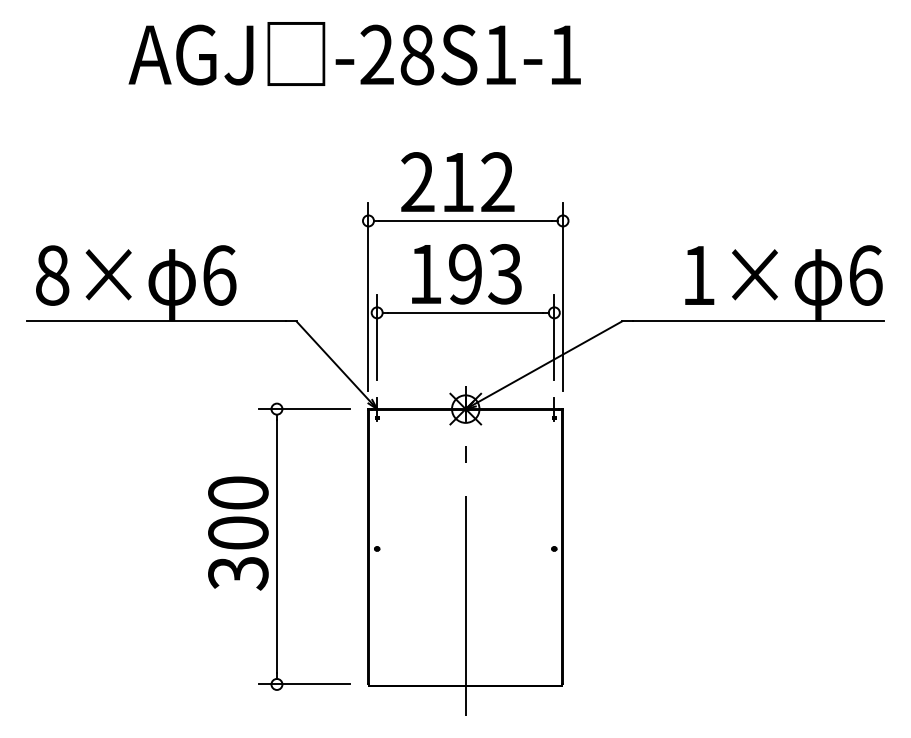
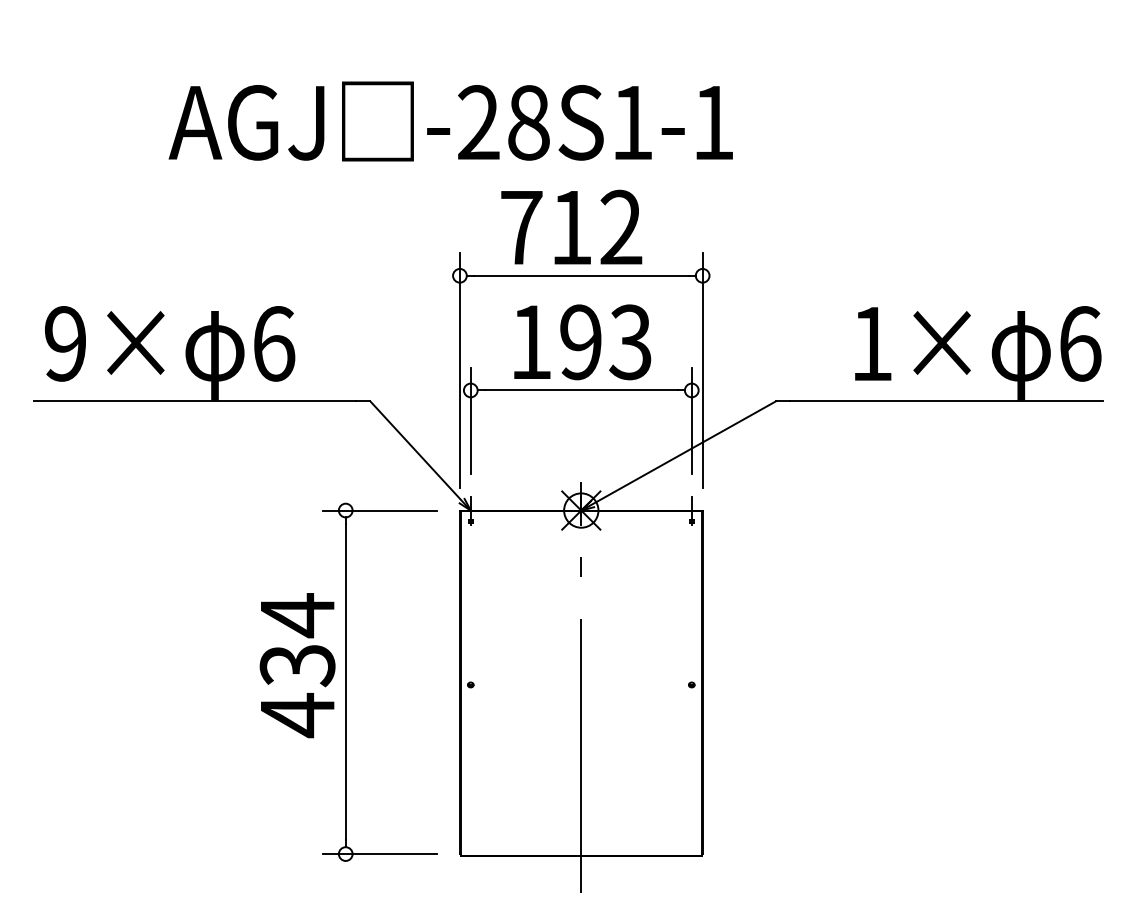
text: (354, 54) -> (450, 121), moved
text: (417, 181) -> (521, 226), 212 -> 712
text: (52, 275) -> (65, 343), 8× -> 9×
text: (238, 533) -> (297, 665), 300 -> 434

